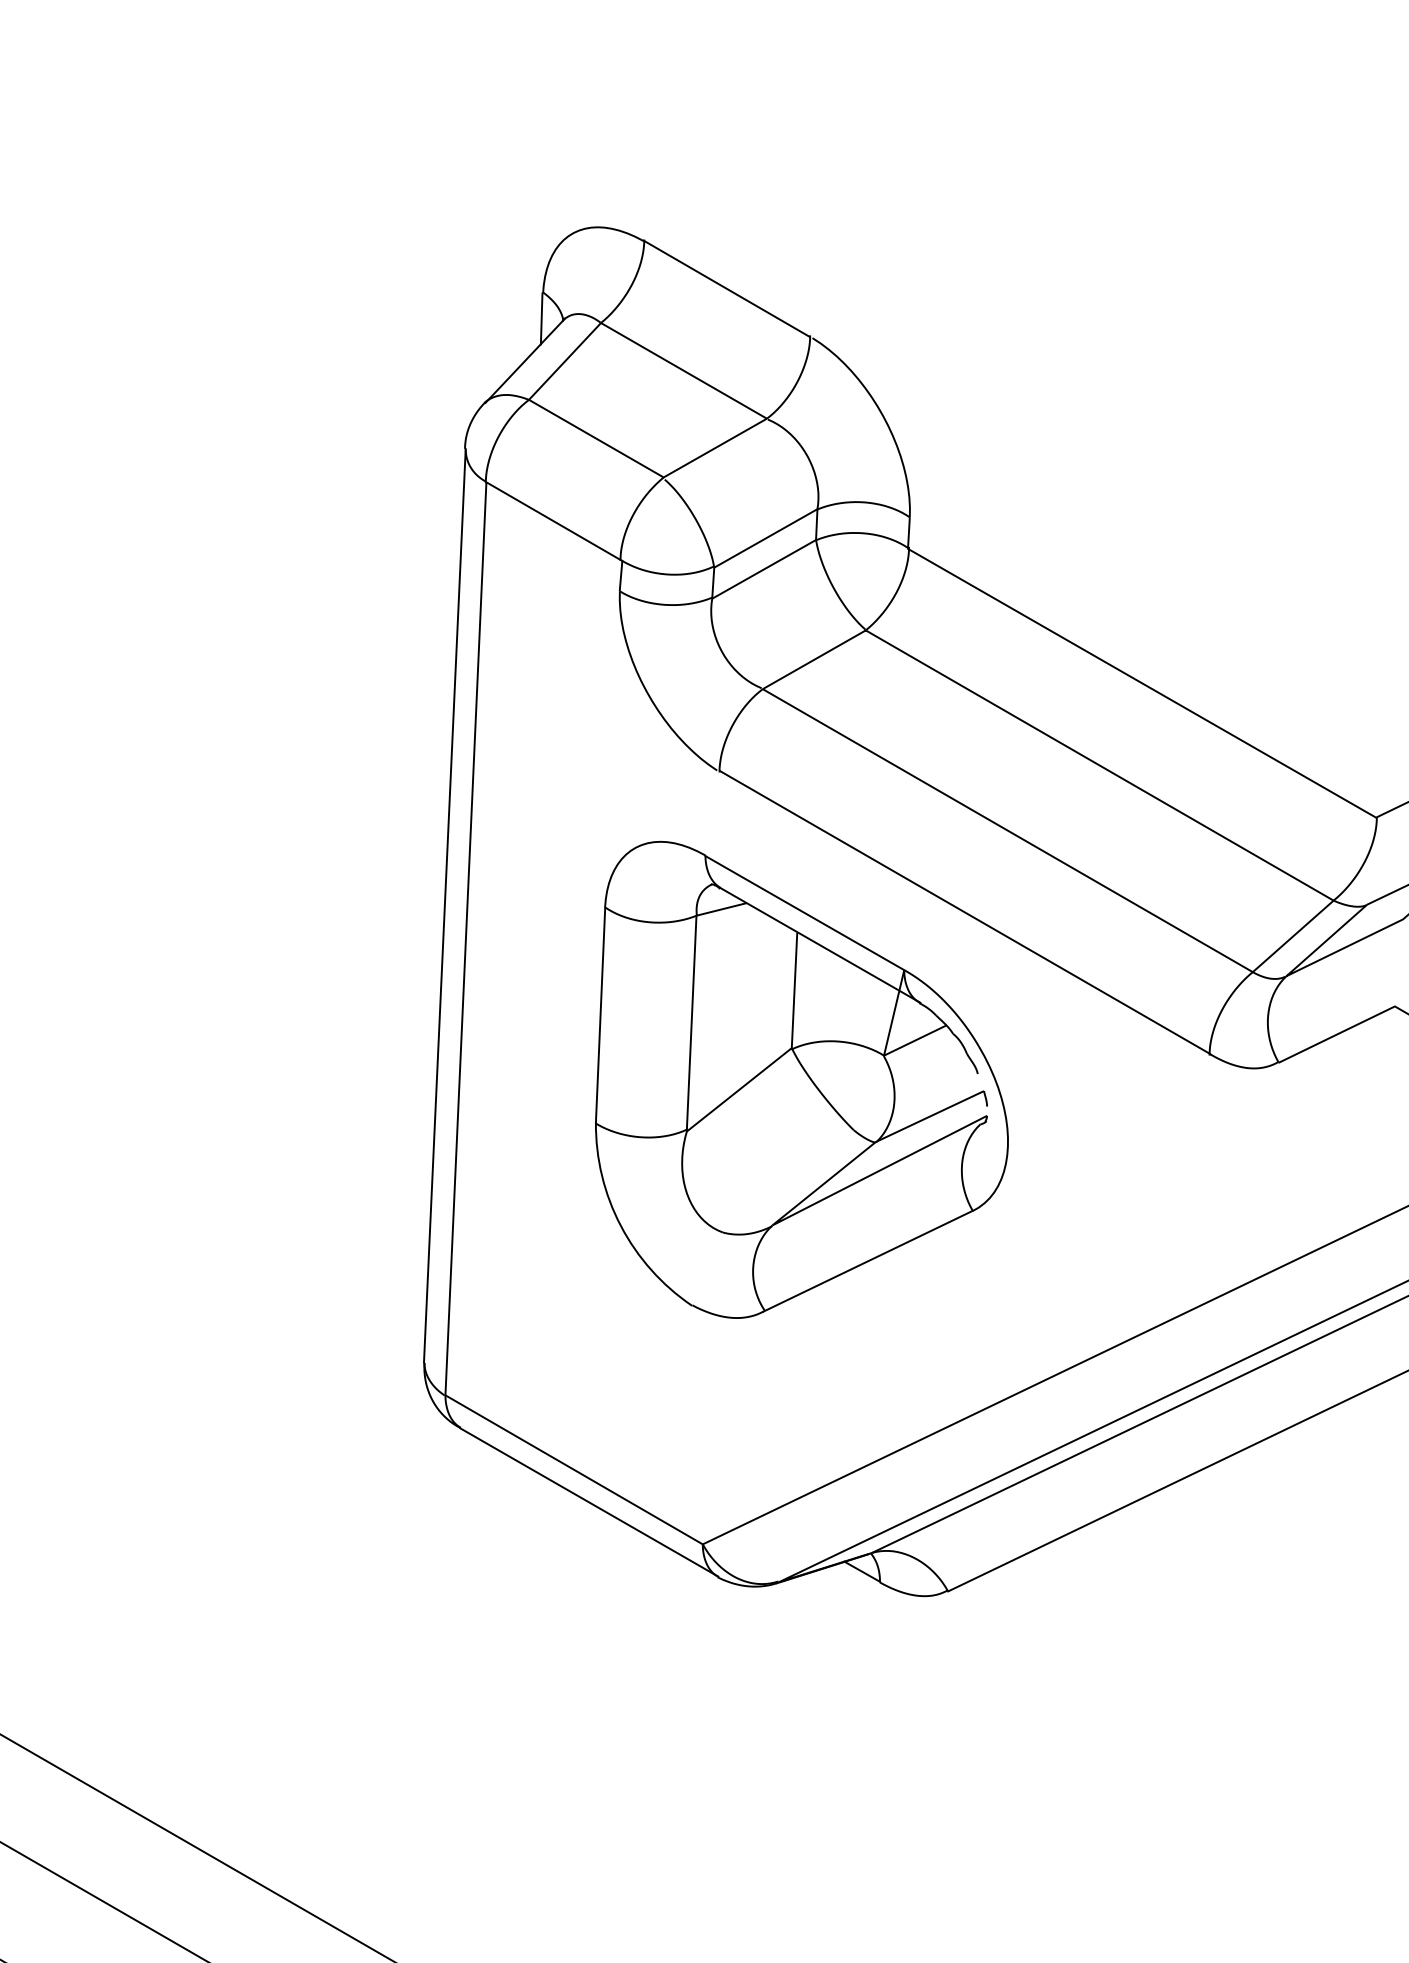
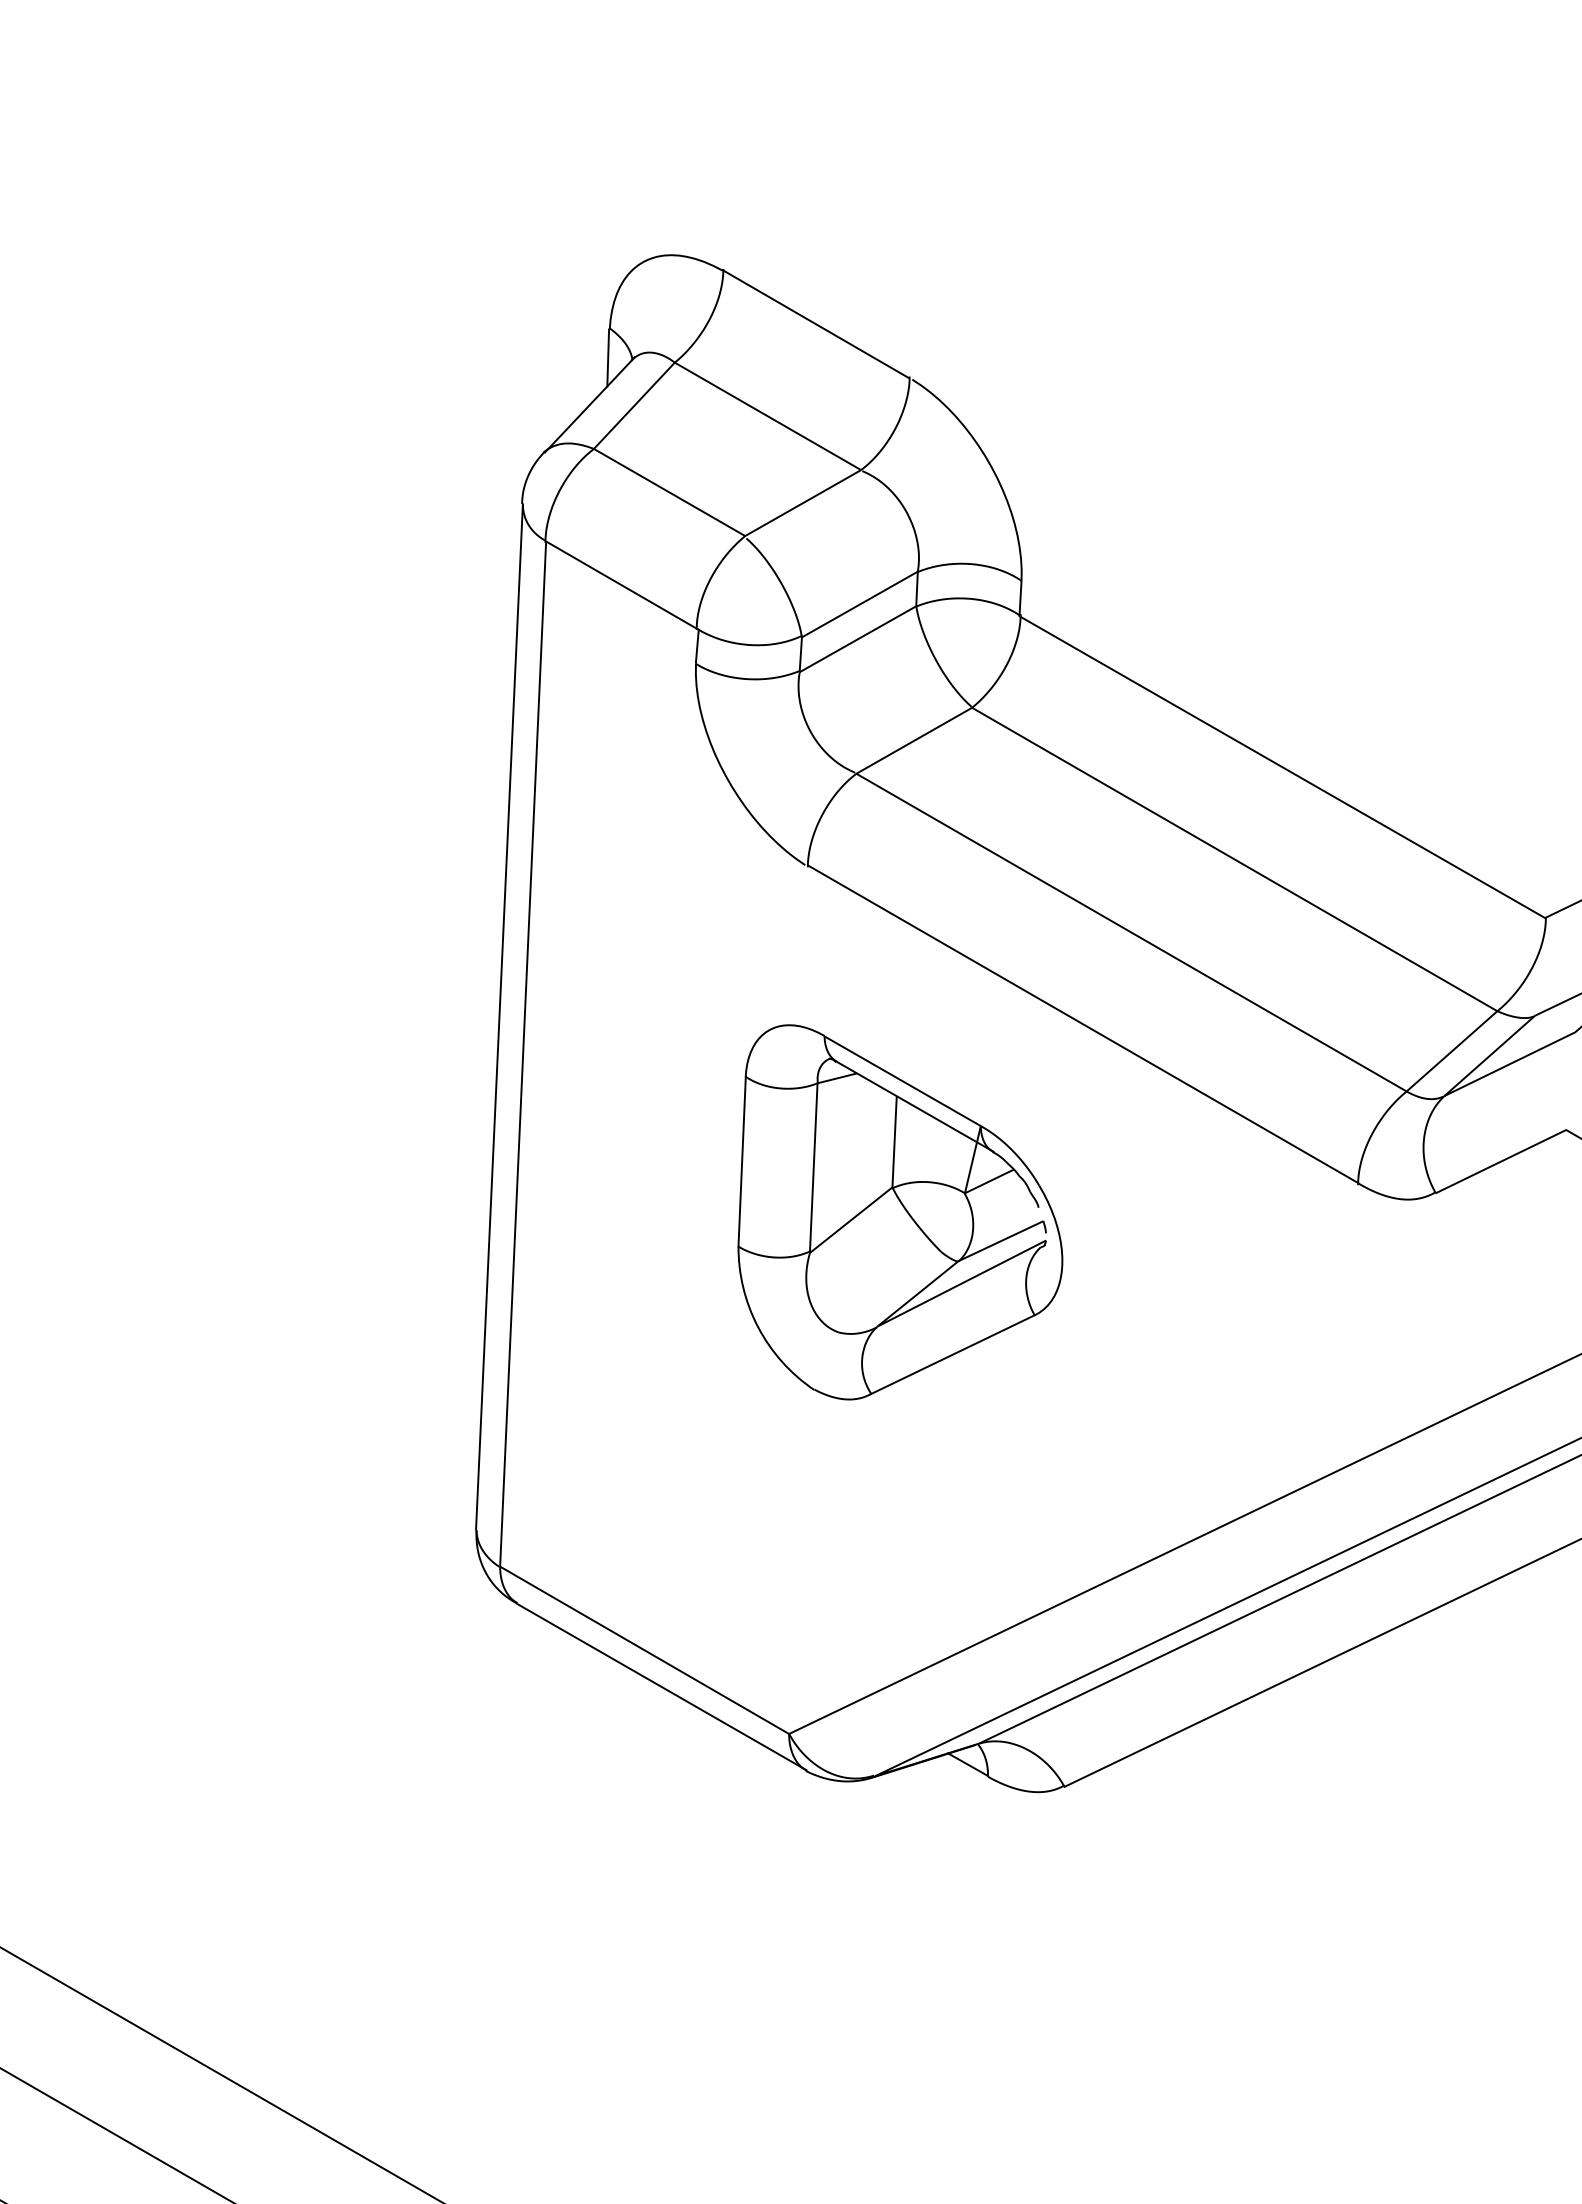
part: (801, 1079) -> (899, 1212), size x0.7

